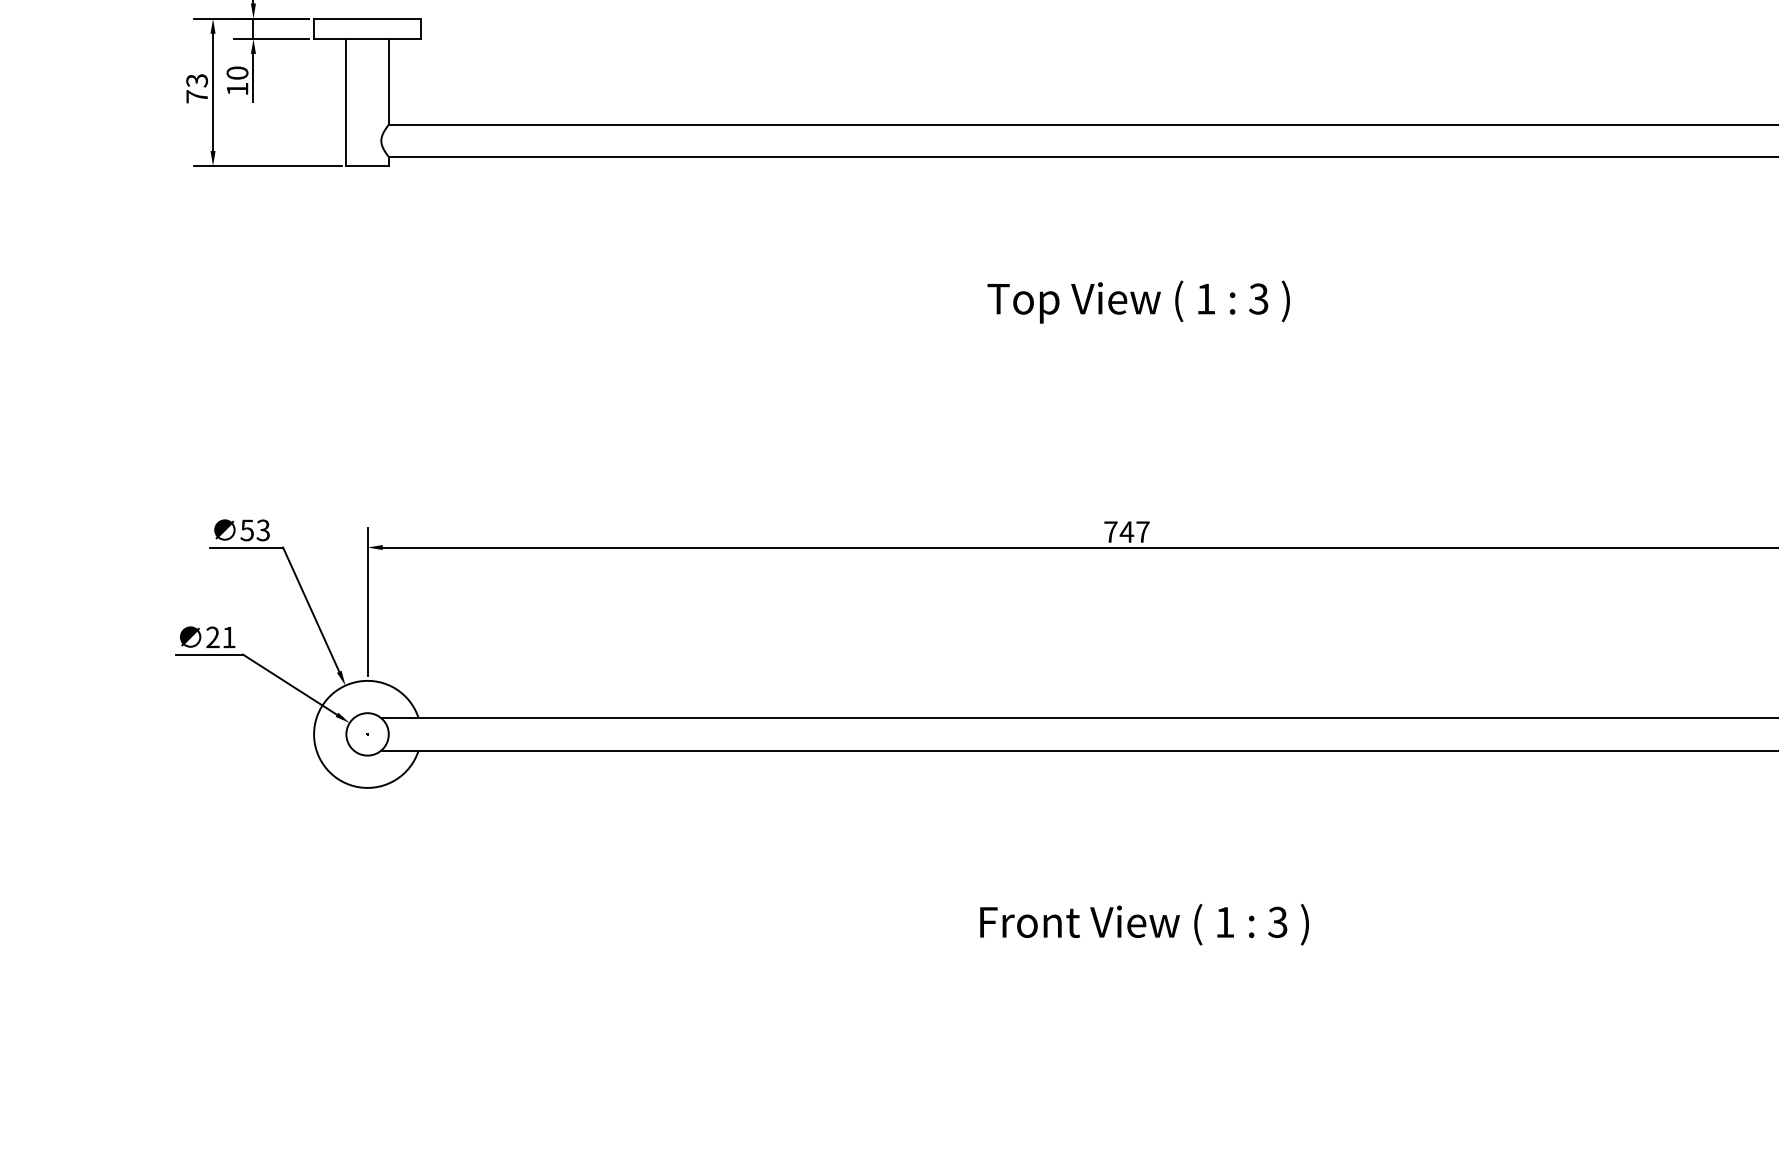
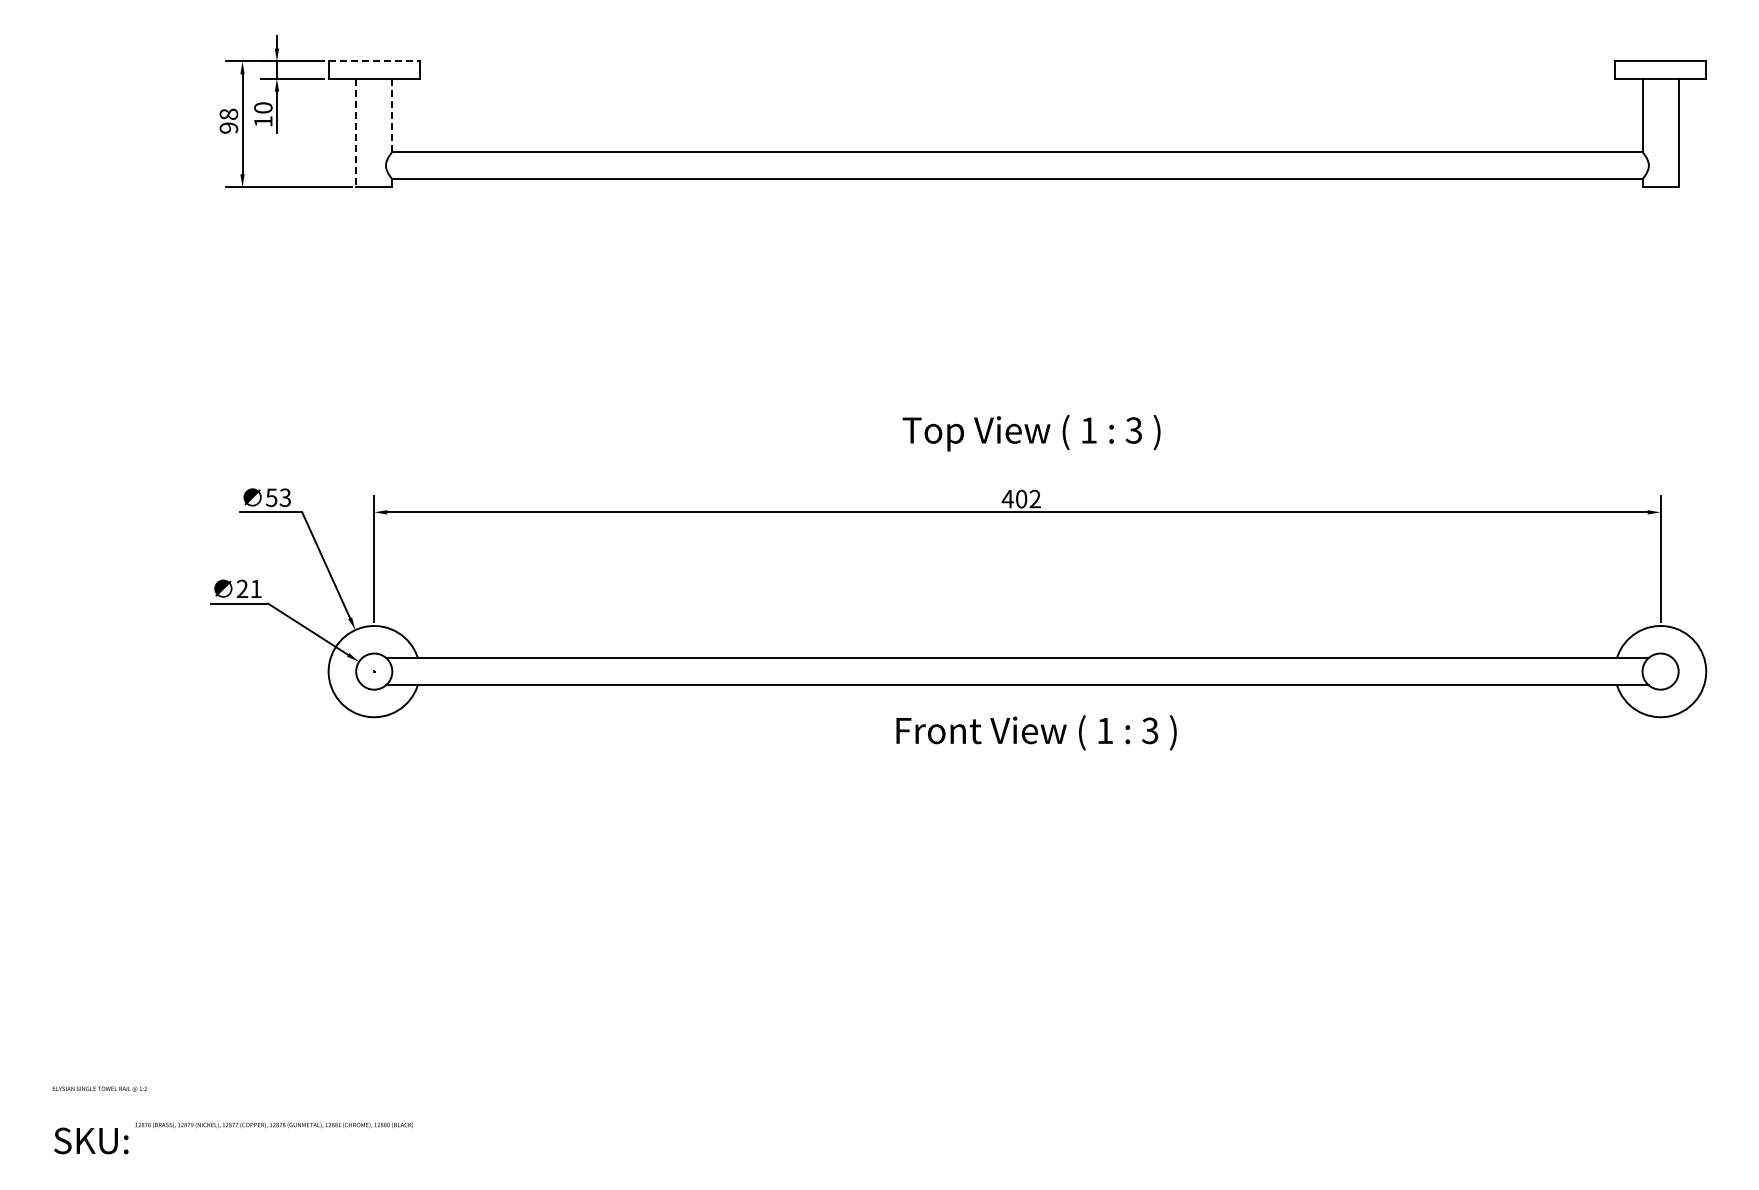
line: (367, 18) -> (374, 61), solid -> dashed
line: (388, 82) -> (392, 115), solid -> dashed
text: (196, 87) -> (228, 120), 73 -> 98
line: (346, 103) -> (356, 133), solid -> dashed
text: (1138, 301) -> (1031, 432), moved
text: (1125, 531) -> (1020, 498), 747 -> 402
text: (1144, 924) -> (1036, 732), moved

